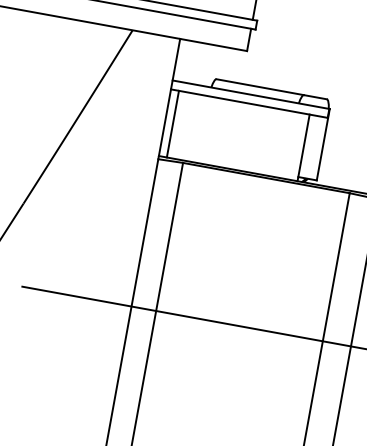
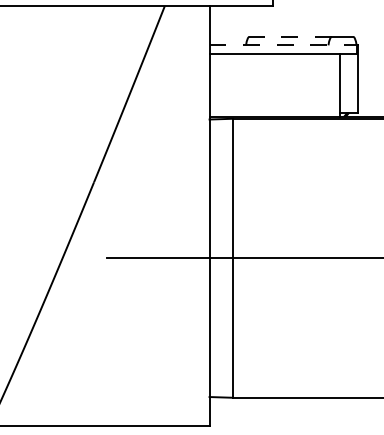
line: (260, 86) -> (290, 36), solid -> dashed
line: (251, 94) -> (283, 45), solid -> dashed
line: (173, 123) -> (217, 84), removed

